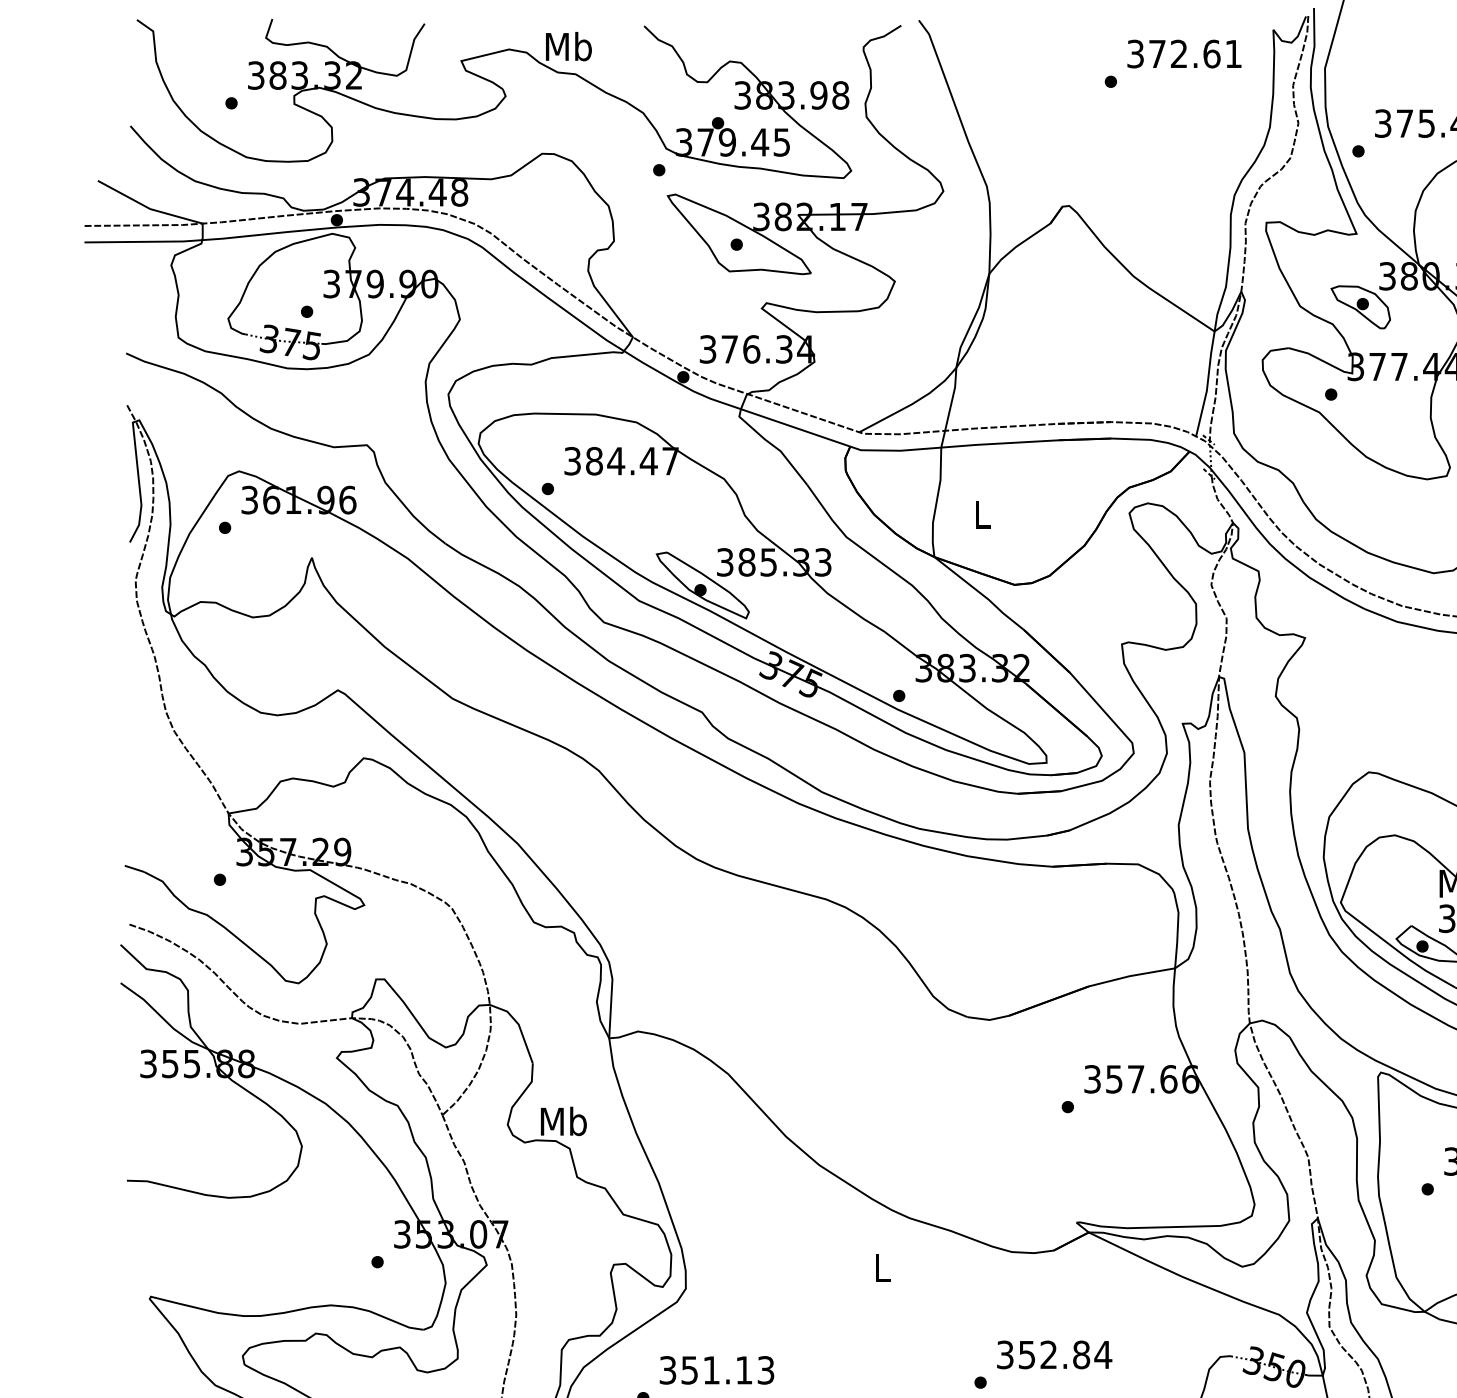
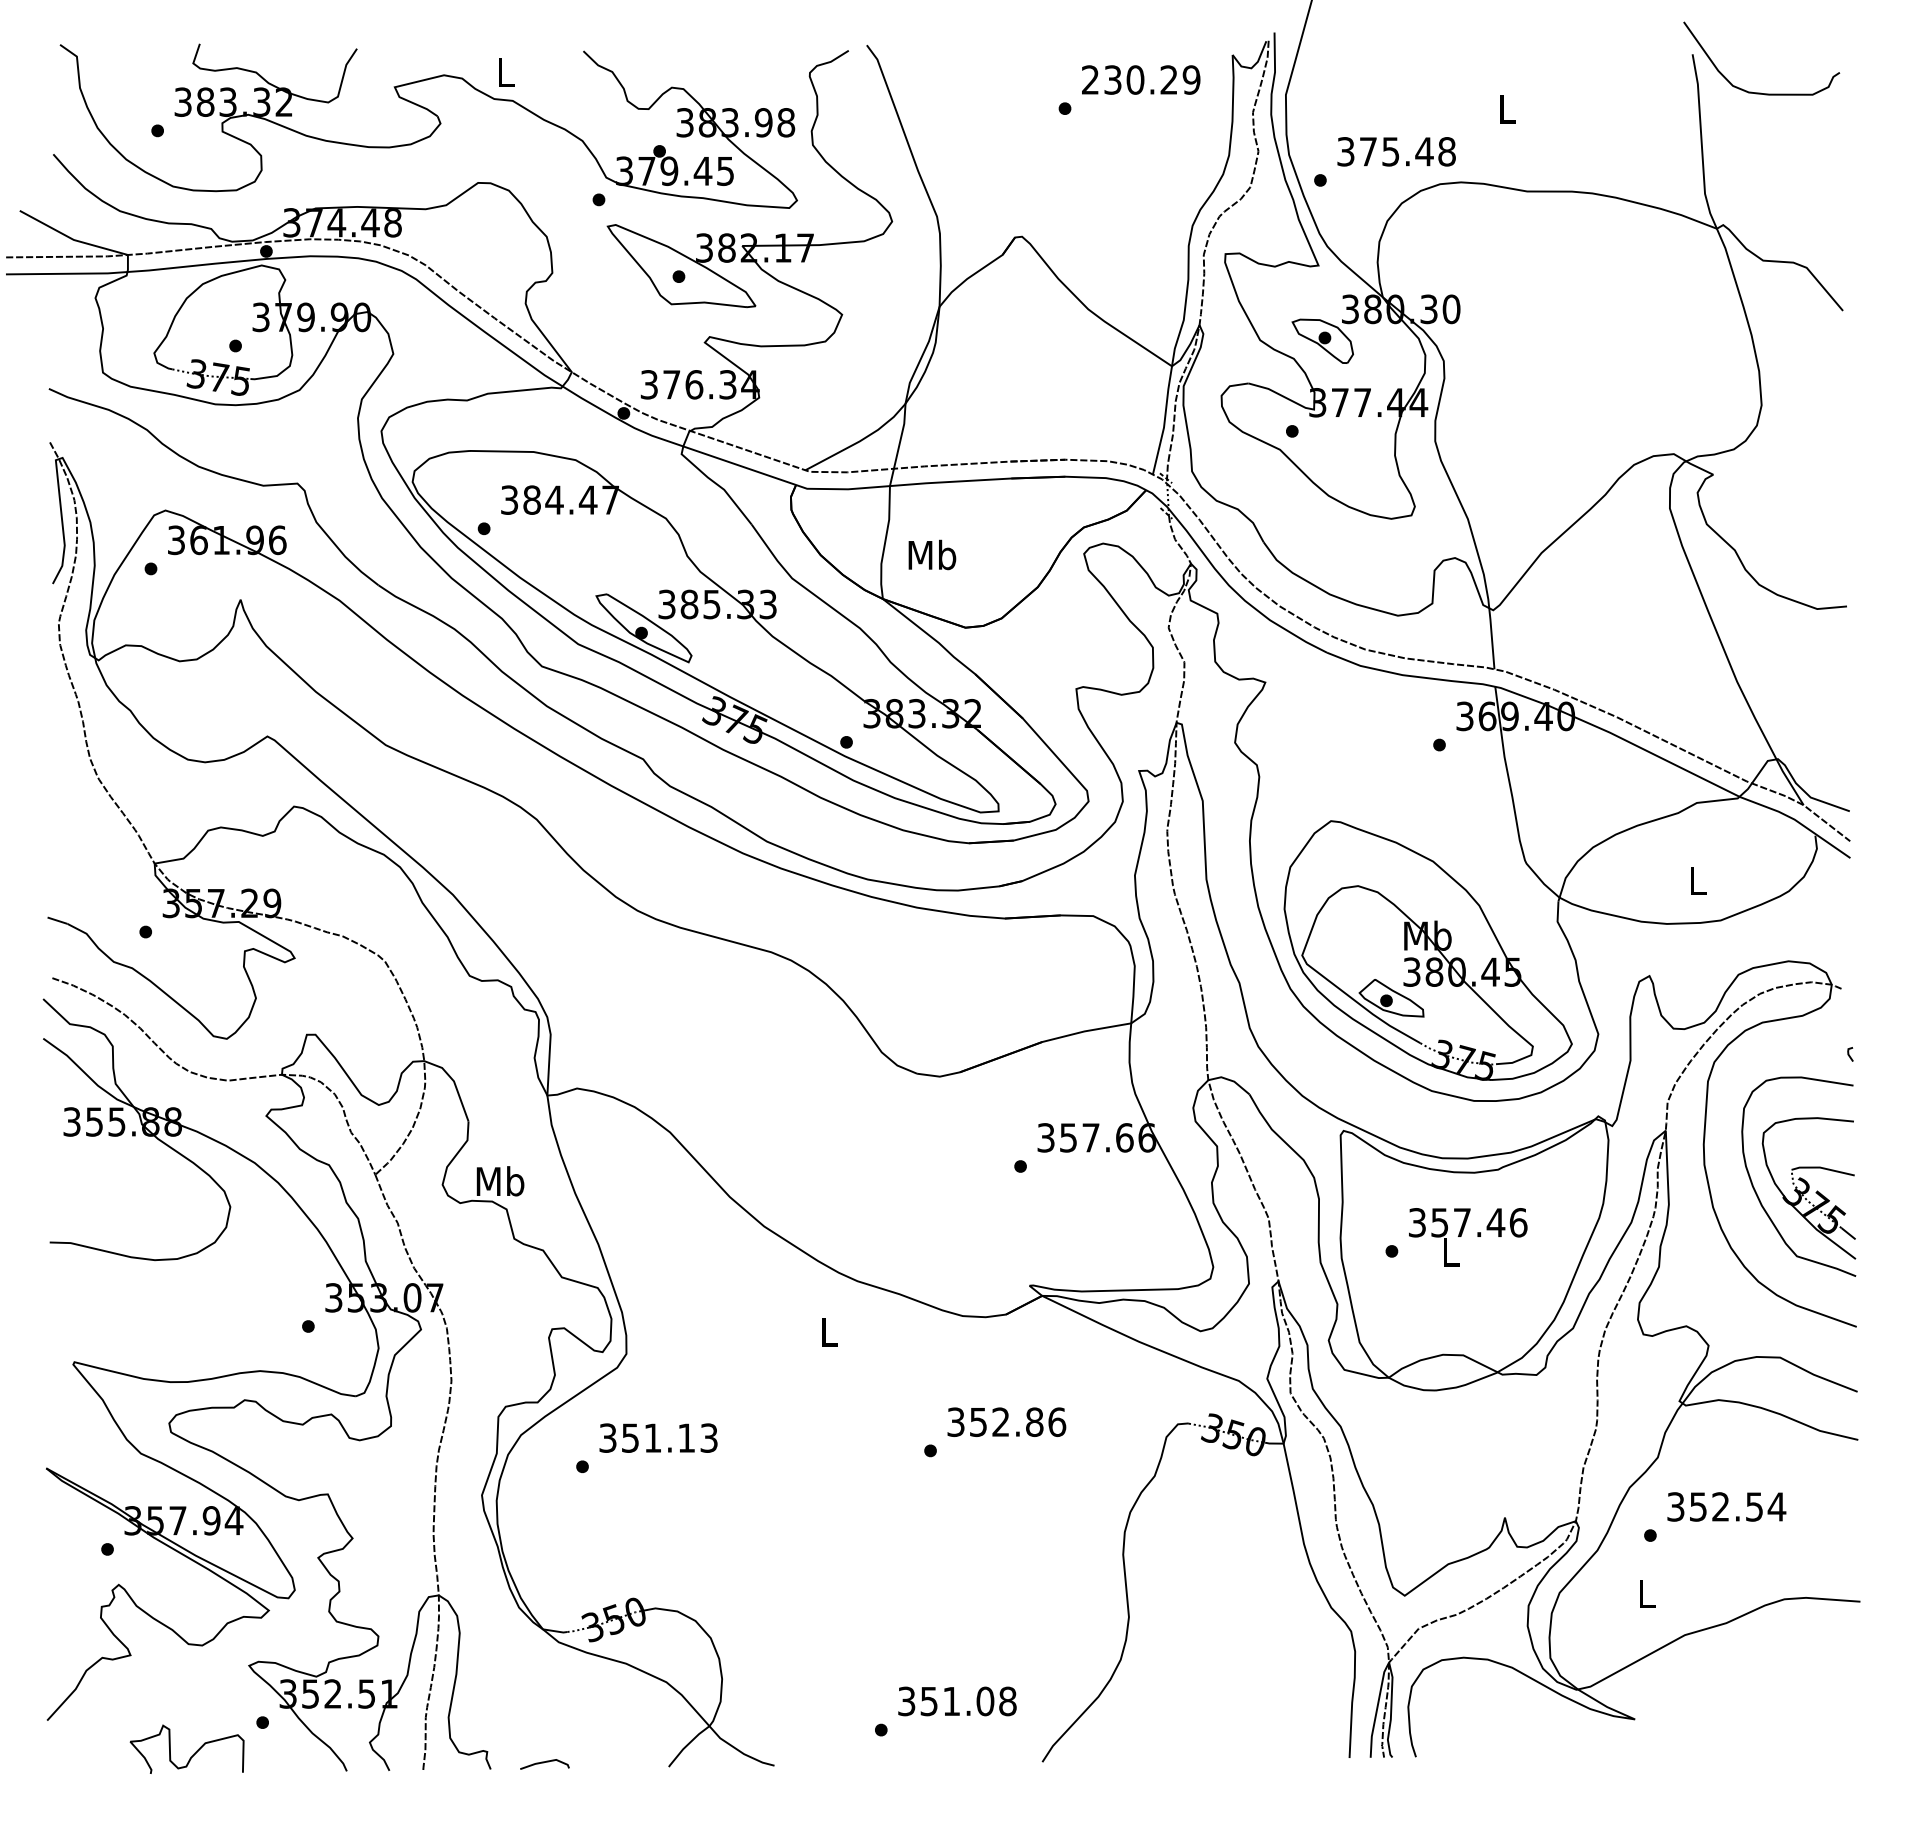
text: (568, 46) -> (505, 72), Mb -> L
text: (1185, 53) -> (1141, 79), 372.61 -> 230.29
text: (982, 513) -> (932, 554), L -> Mb
text: (1102, 1355) -> (1056, 1422), 352.84 -> 352.86

